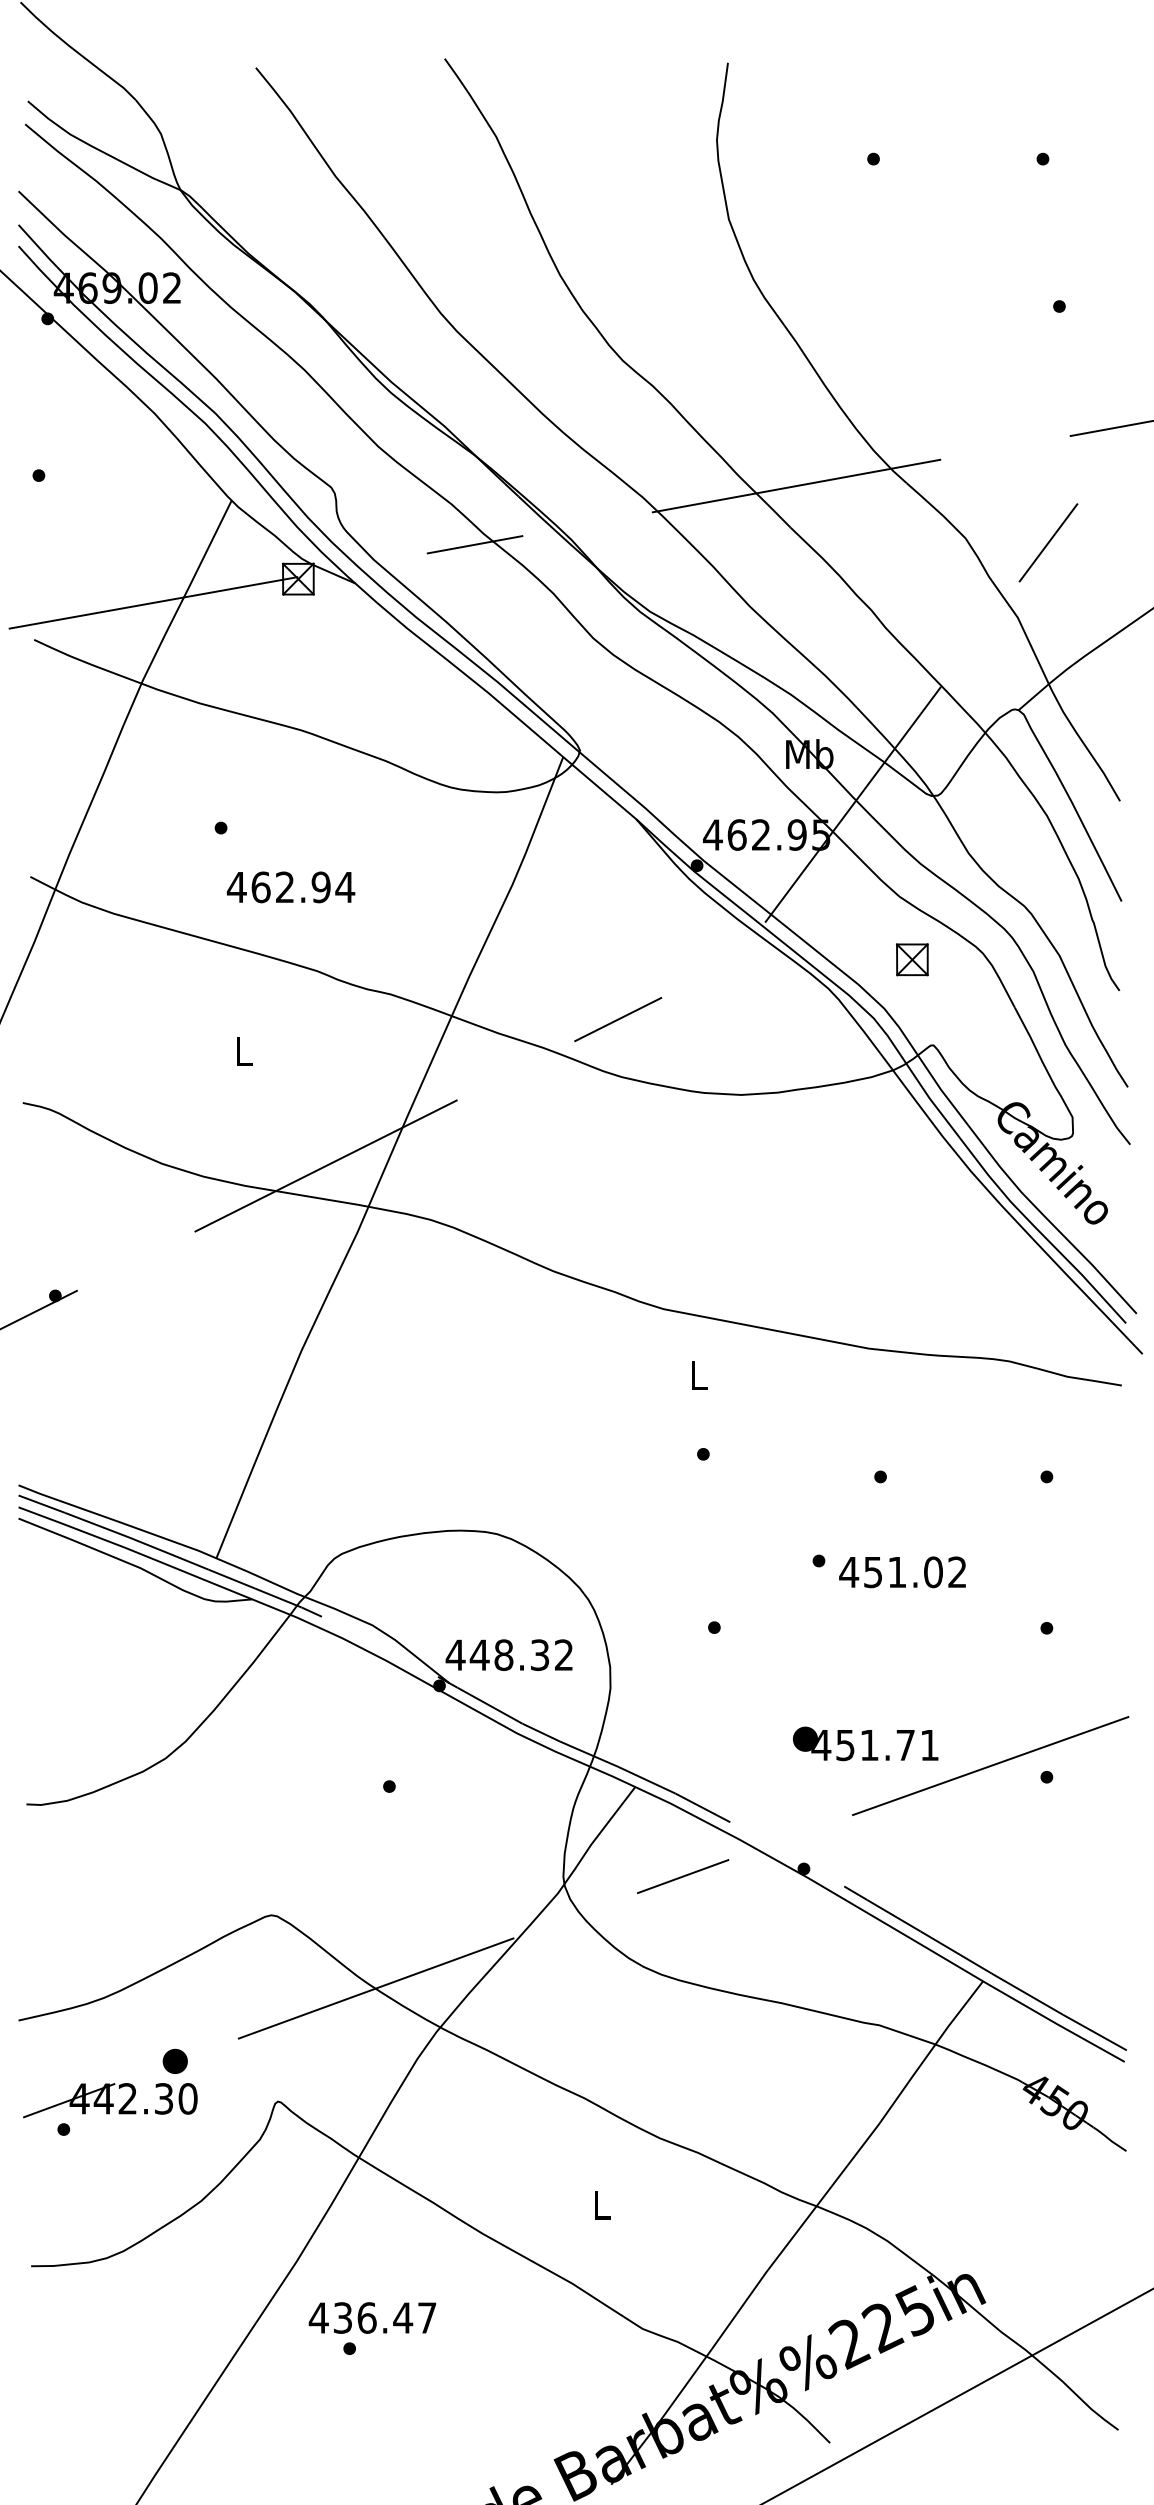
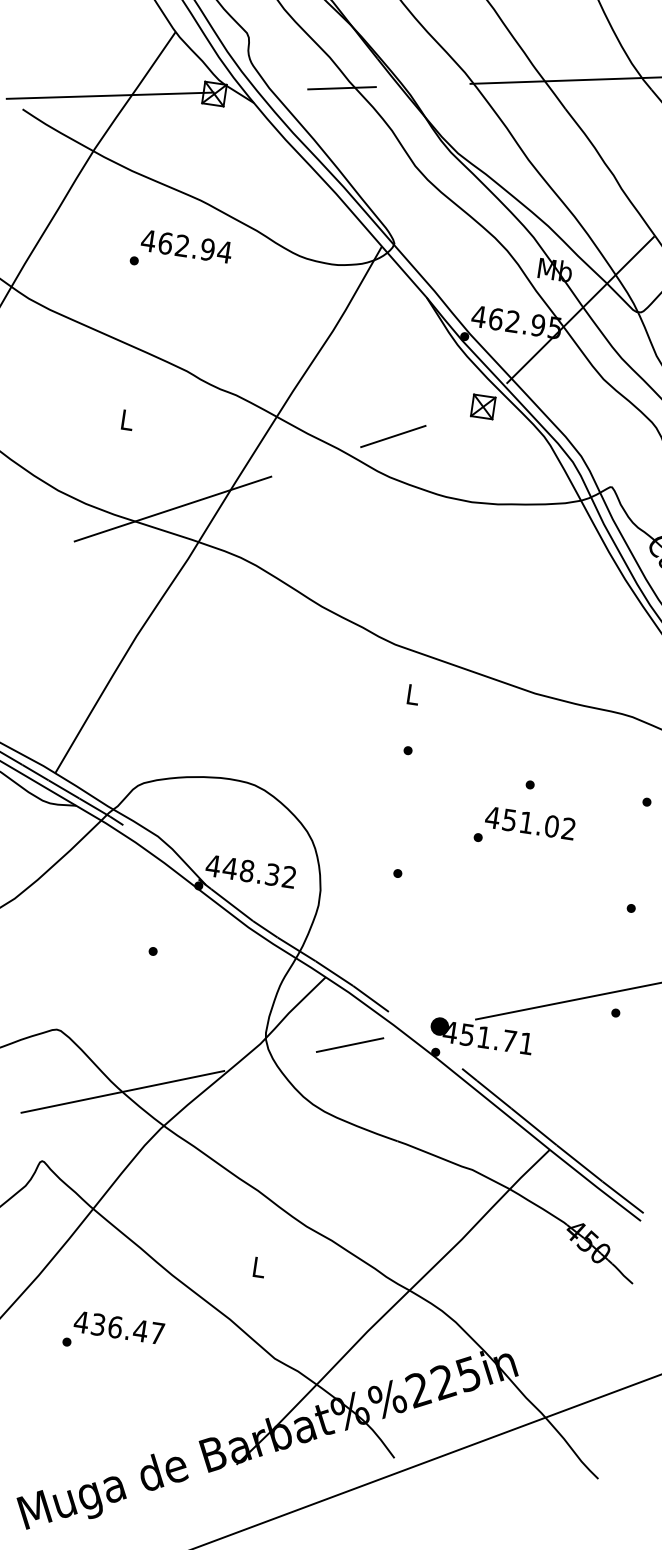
text: (290, 887) -> (186, 246), moved
part: (912, 959) -> (483, 406), moved
text: (902, 1572) -> (530, 823), moved
part: (865, 1743) -> (481, 1035), moved
text: (372, 2317) -> (119, 1327), moved

